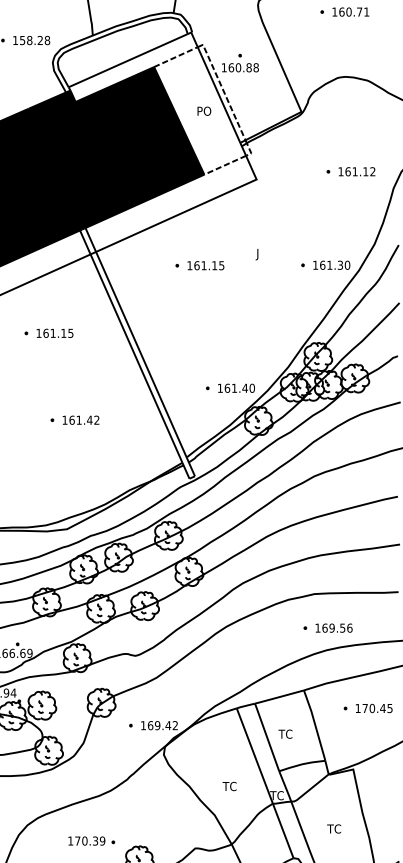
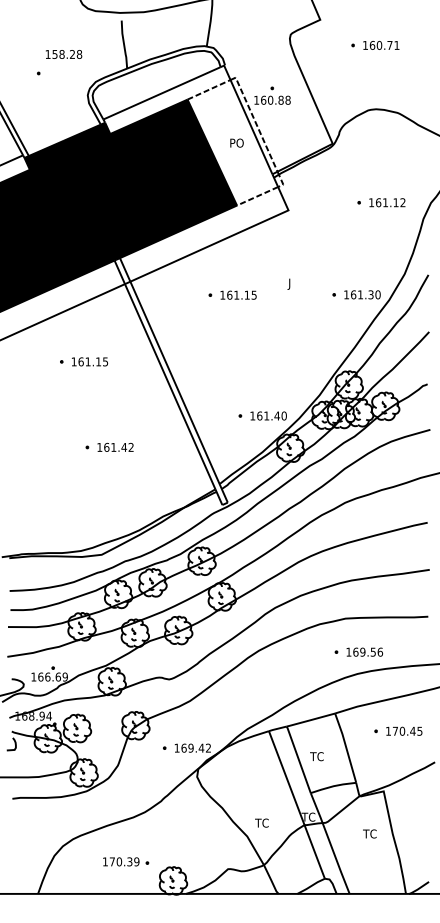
text: (32, 40) -> (64, 54), moved
text: (229, 785) -> (261, 822), moved
text: (333, 828) -> (369, 833), moved

